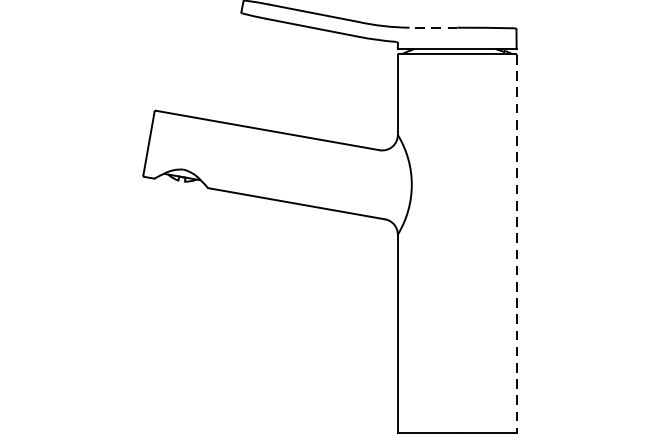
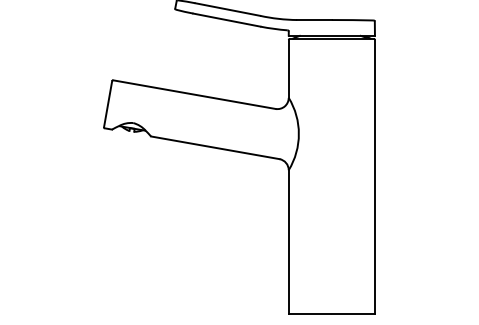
line: (433, 28) -> (314, 20), dashed -> solid
line: (516, 244) -> (374, 177), dashed -> solid

